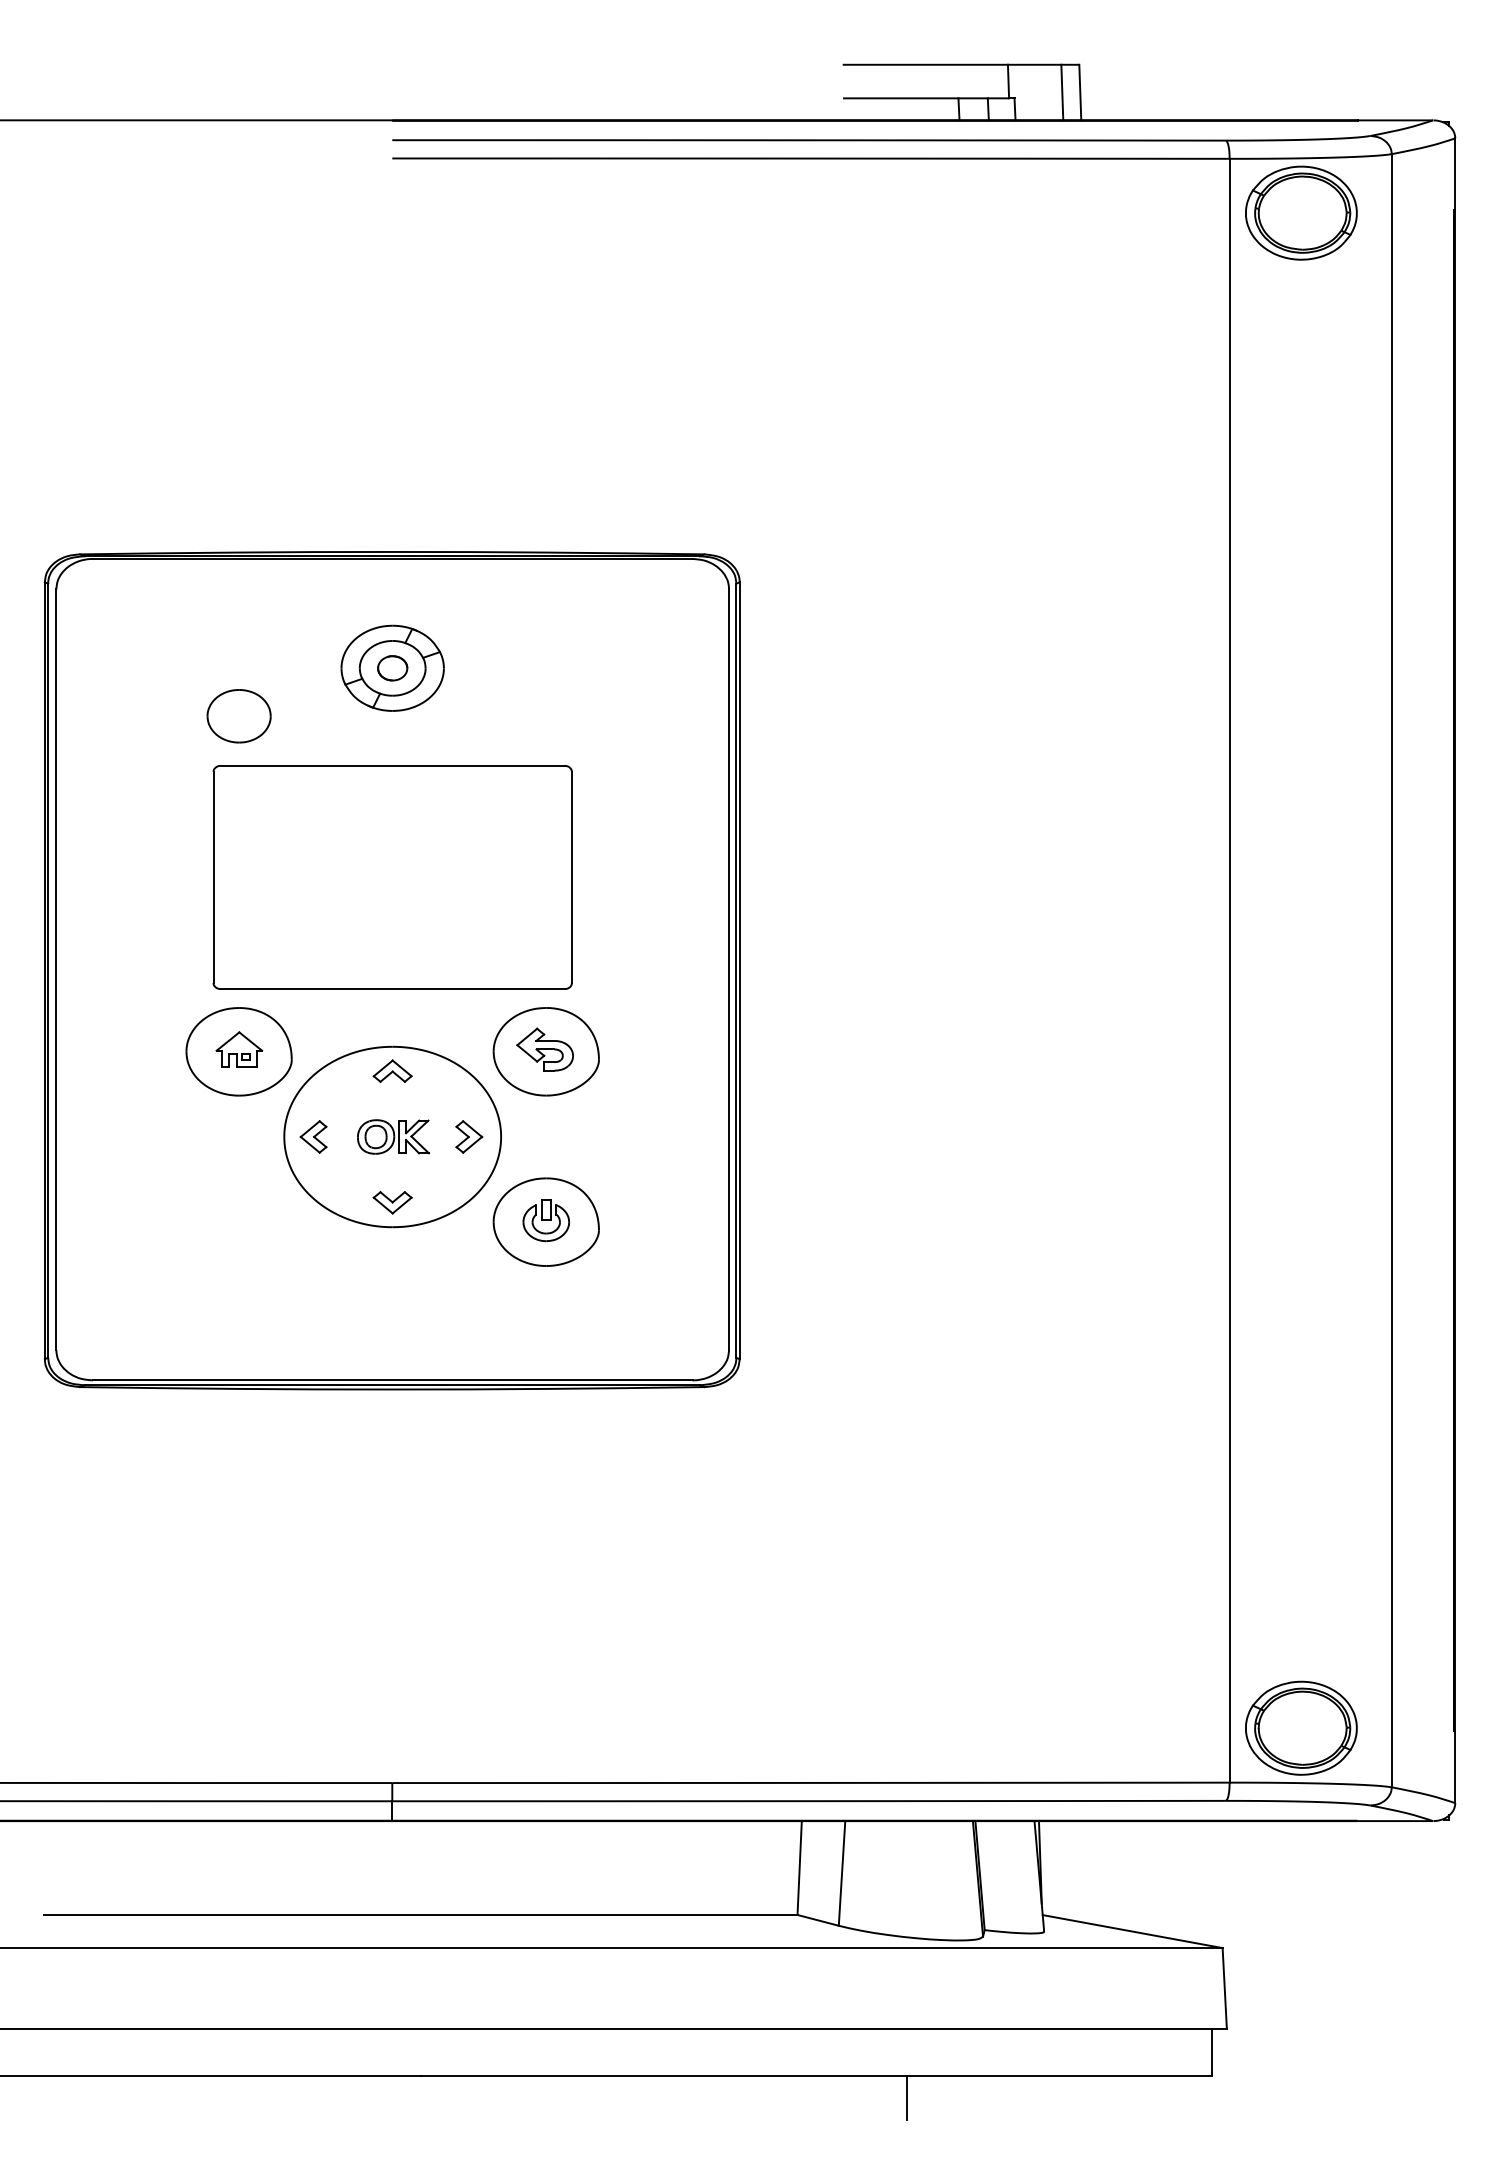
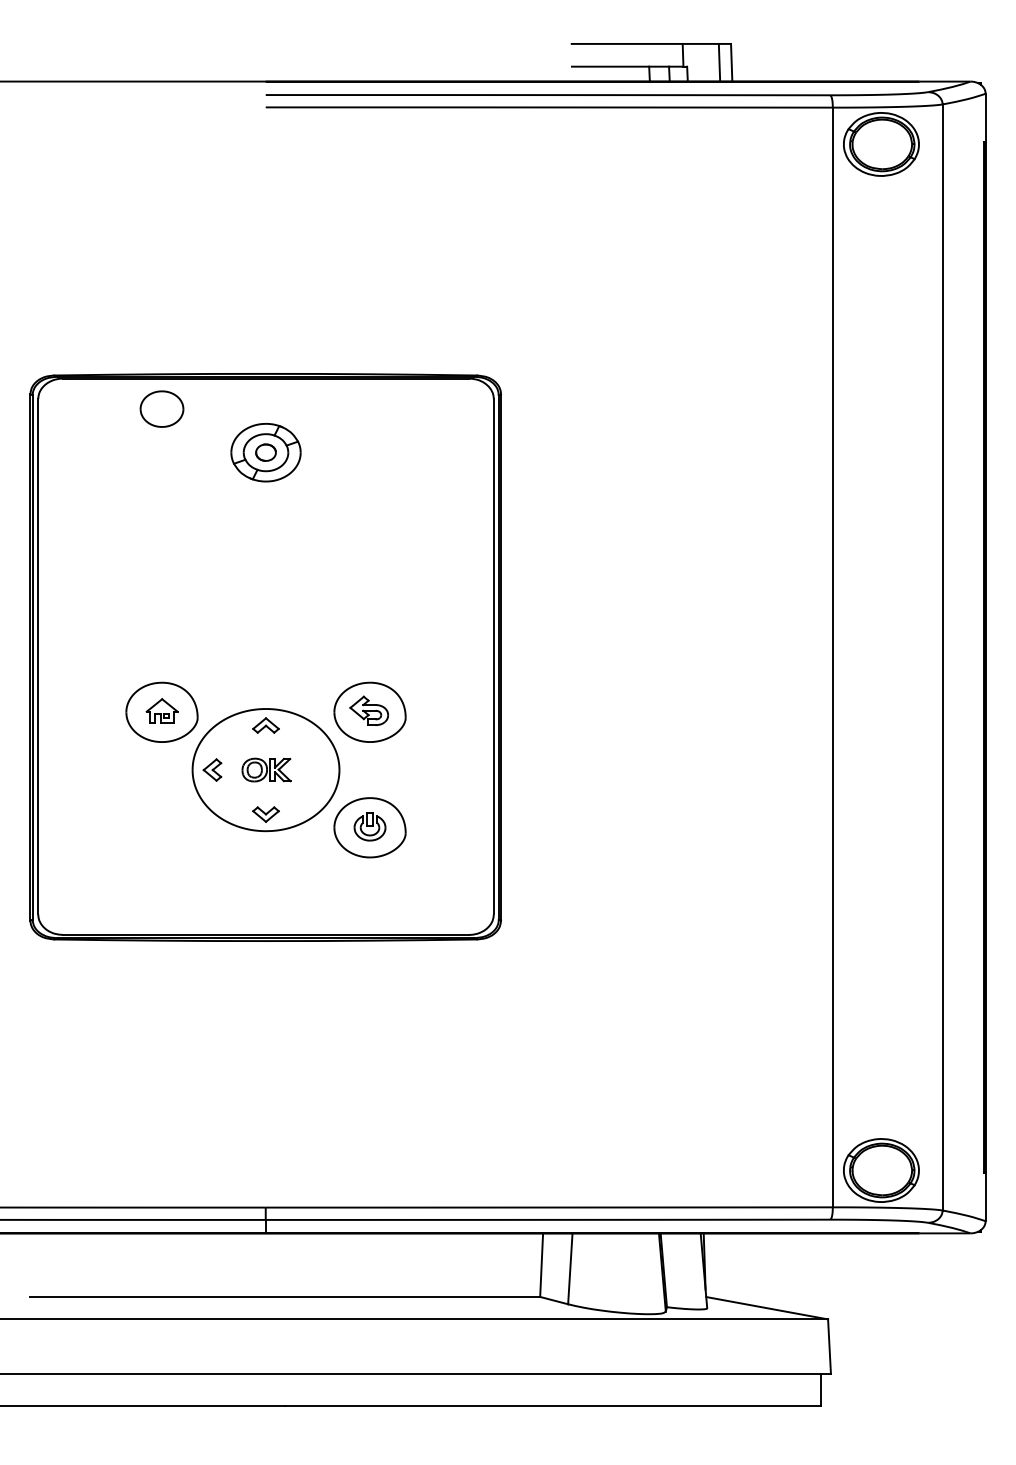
part: (238, 715) -> (161, 408), moved
part: (391, 876) -> (265, 593), removed
part: (468, 1136) -> (317, 769), removed
line: (907, 2097) -> (614, 1420), removed

